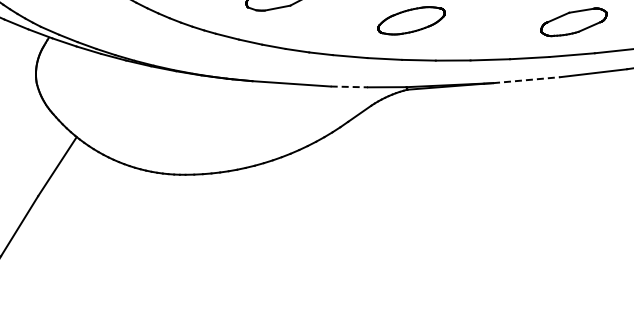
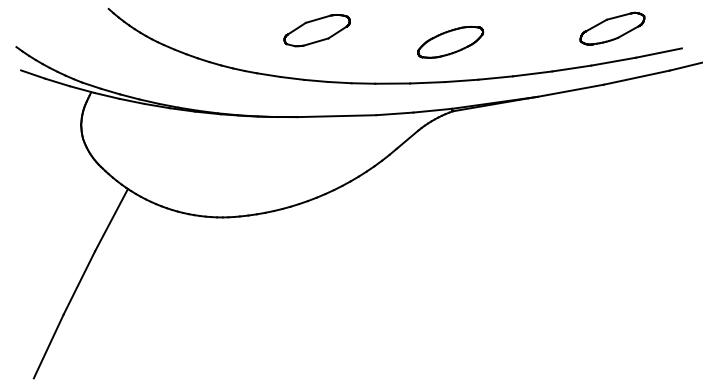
line: (526, 79) -> (570, 90), dashed -> solid
line: (349, 86) -> (394, 113), dashed -> solid

